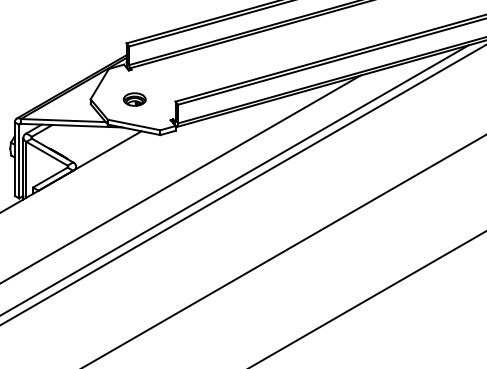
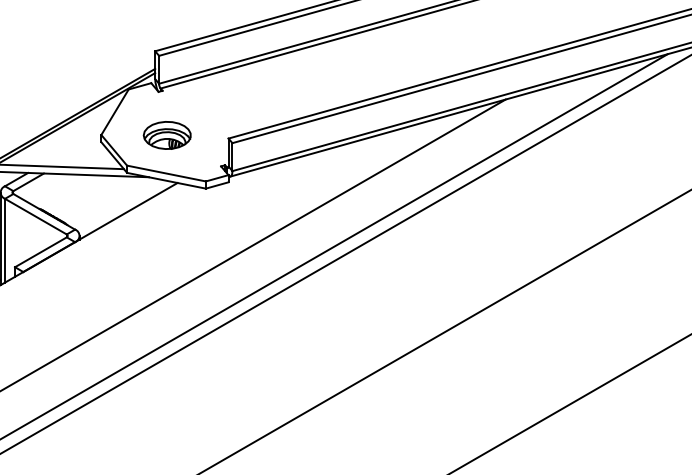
part: (134, 99) -> (167, 135), size x1.43

